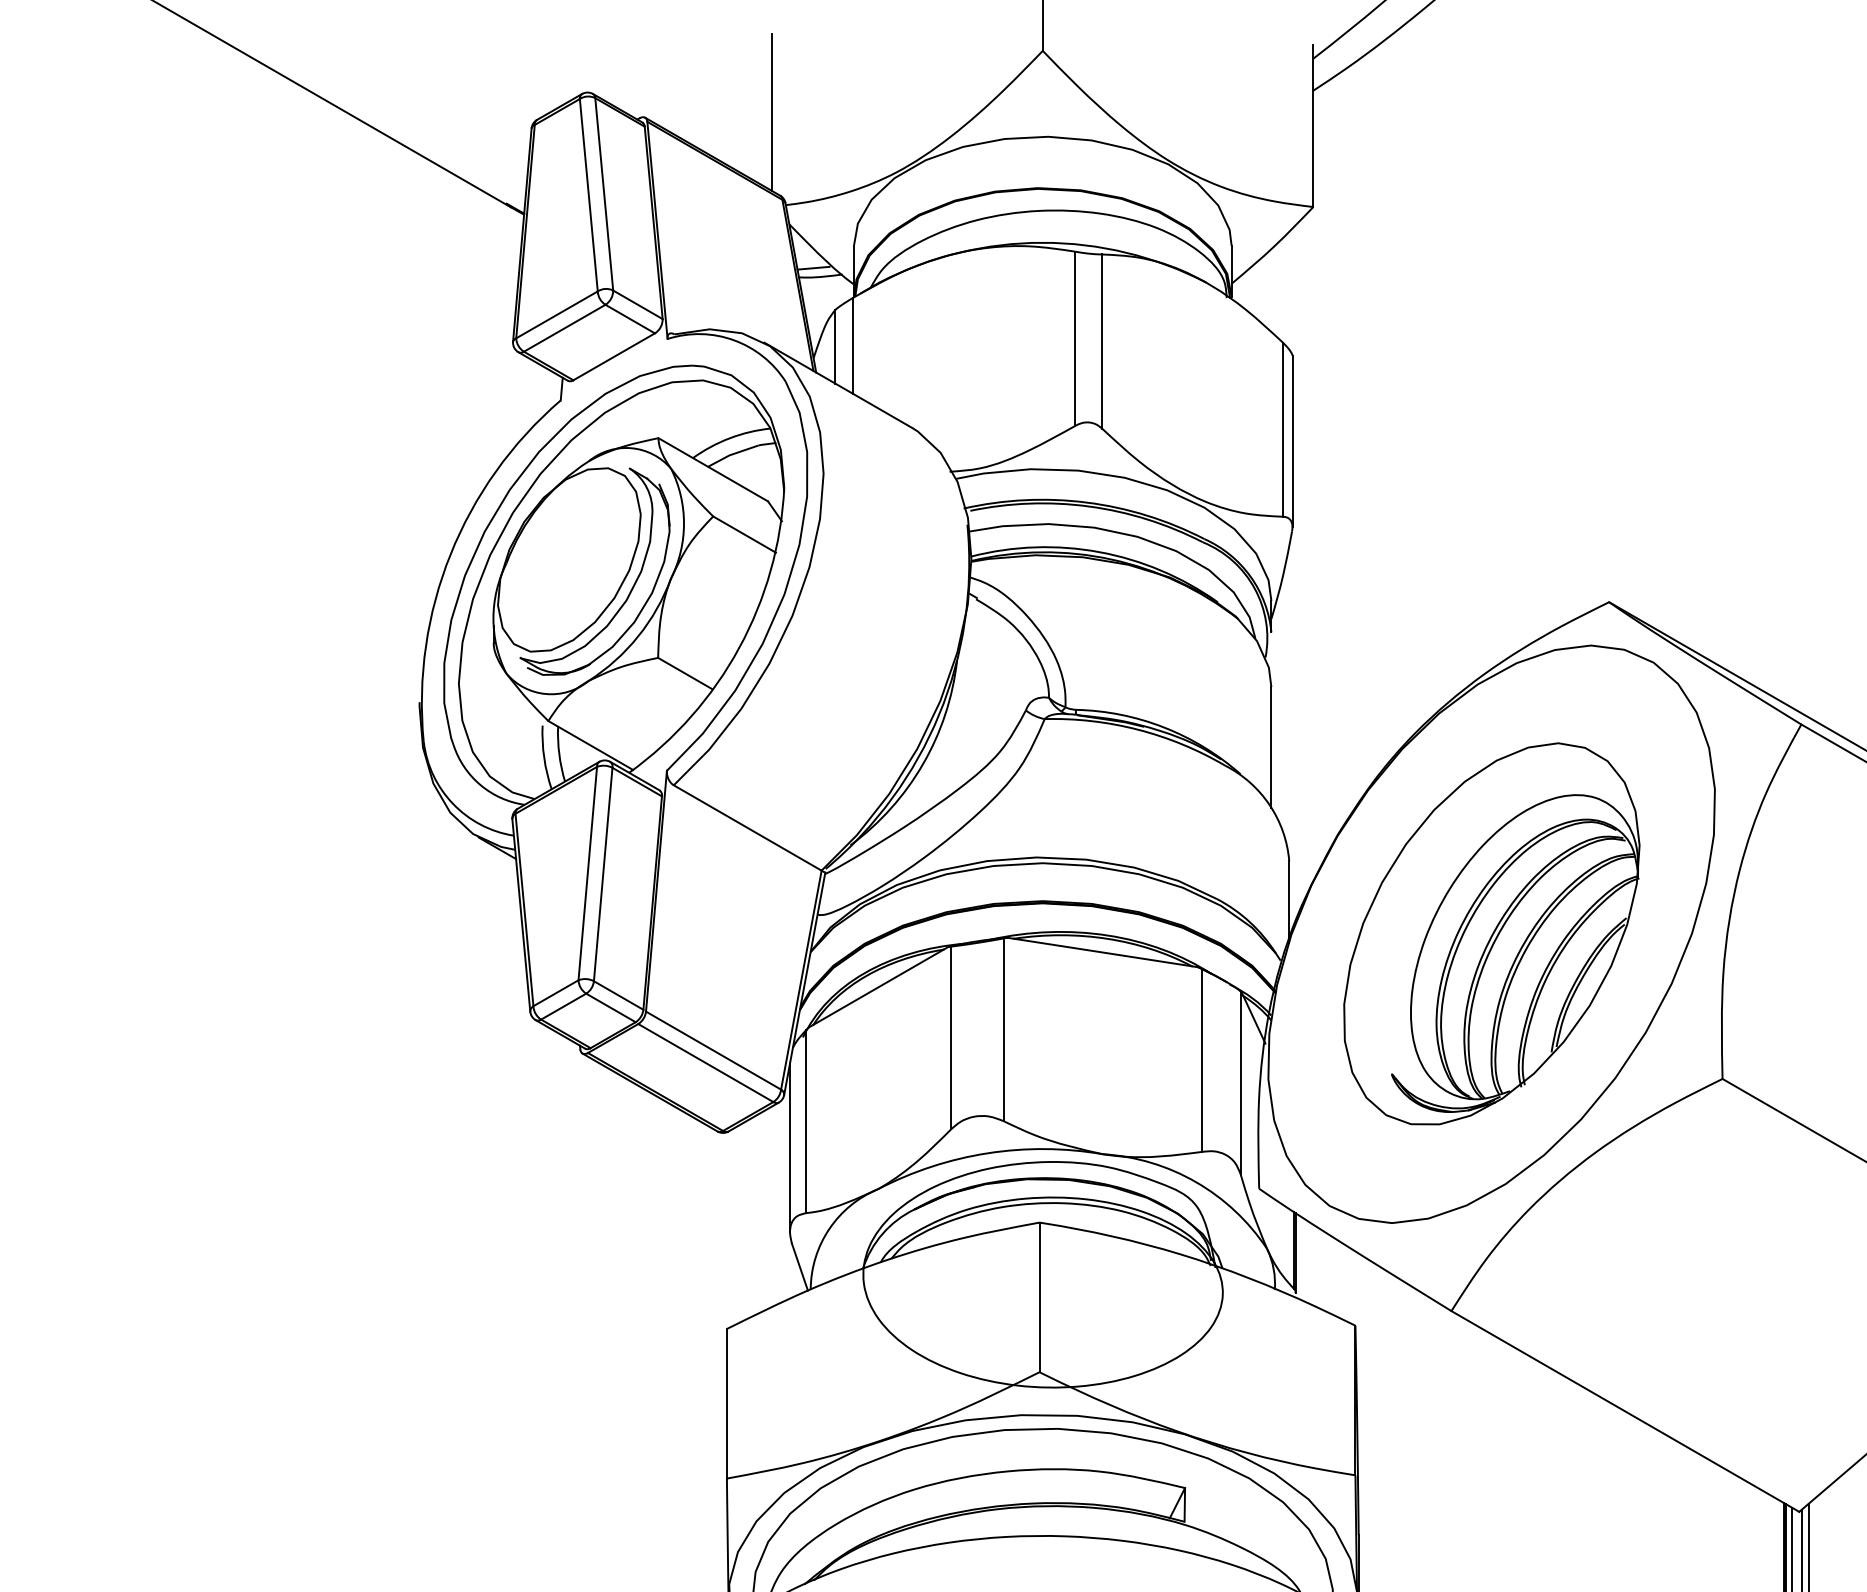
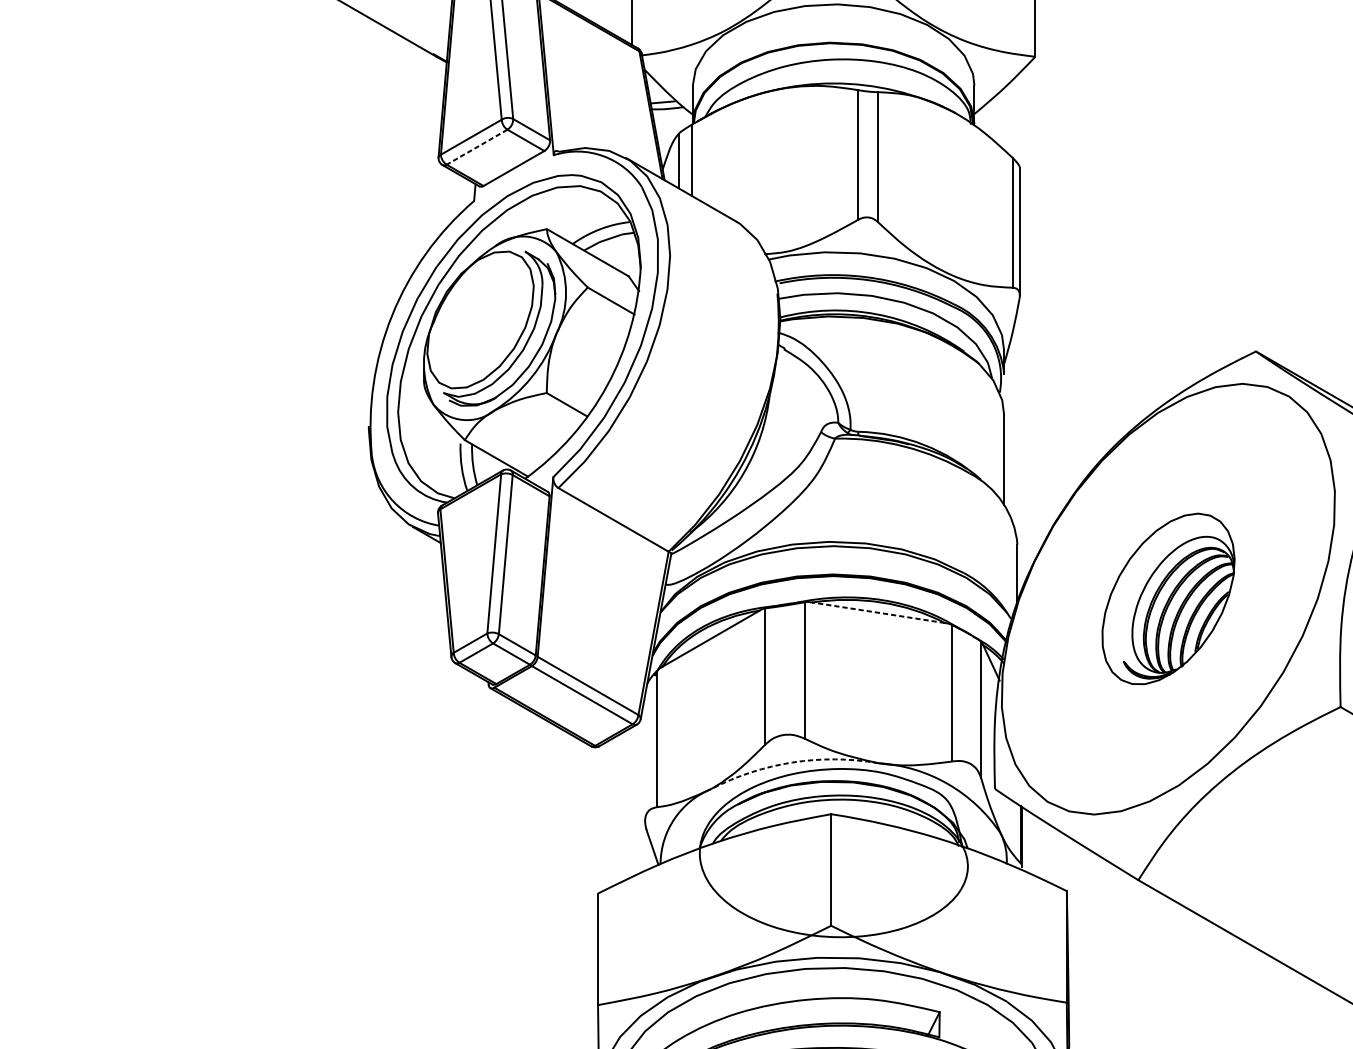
line: (564, 328) -> (476, 147), solid -> dashed
part: (1491, 933) -> (1168, 598), size x0.6
line: (1102, 952) -> (878, 612), solid -> dashed
line: (790, 1147) -> (645, 758), removed
arc: (987, 1153) -> (792, 762), solid -> dashed

